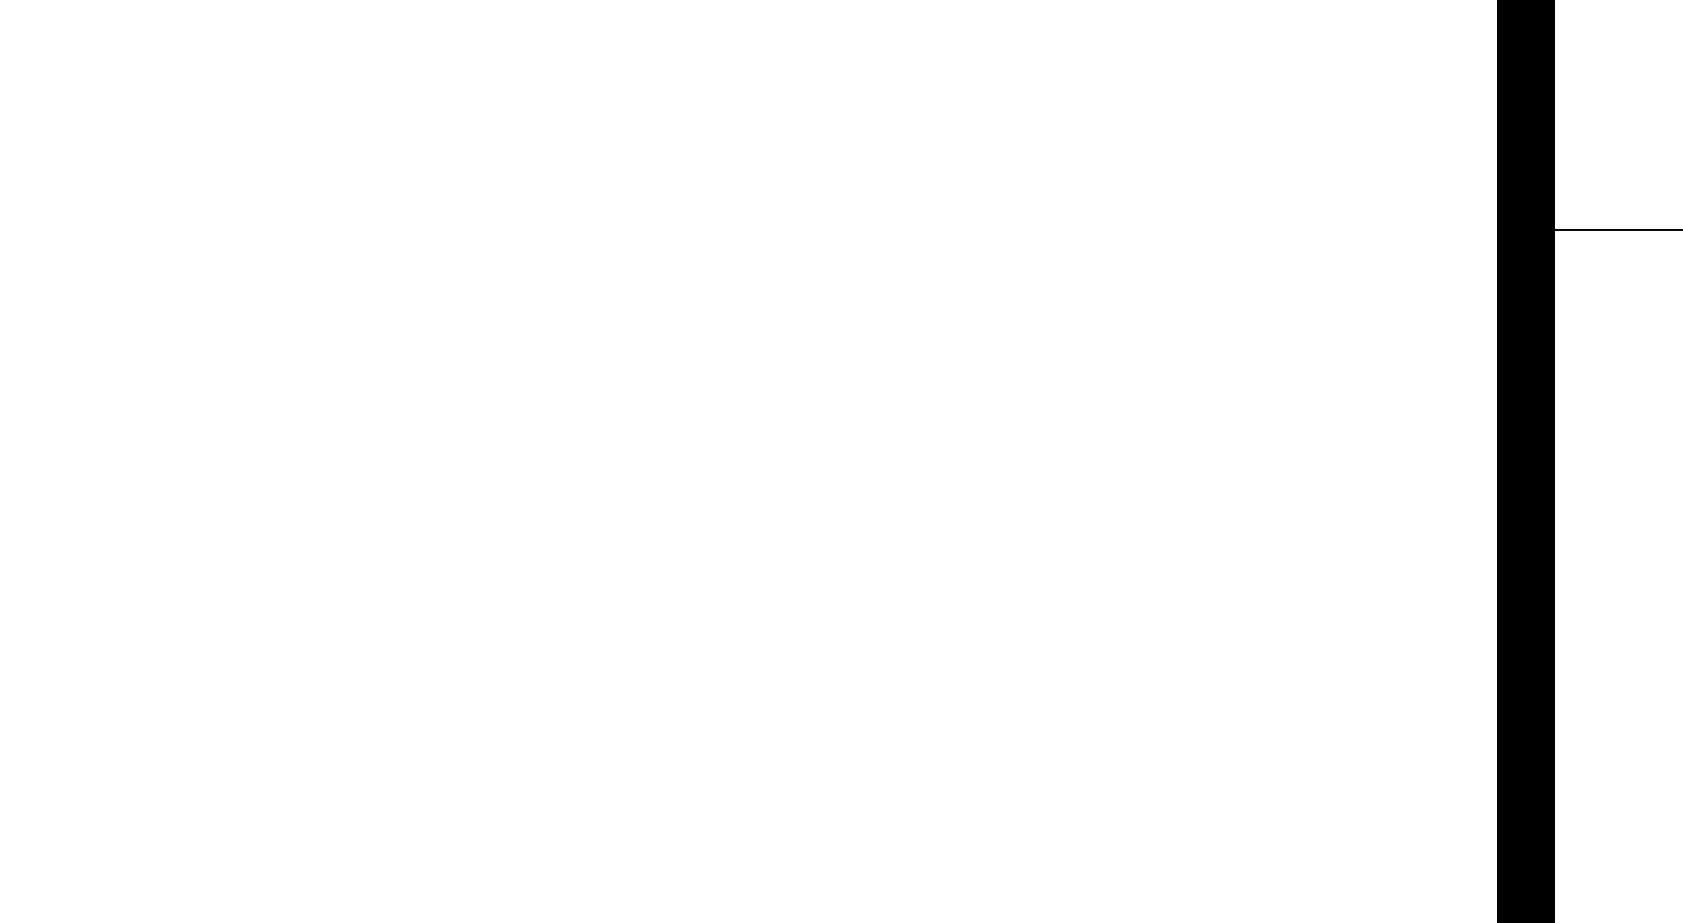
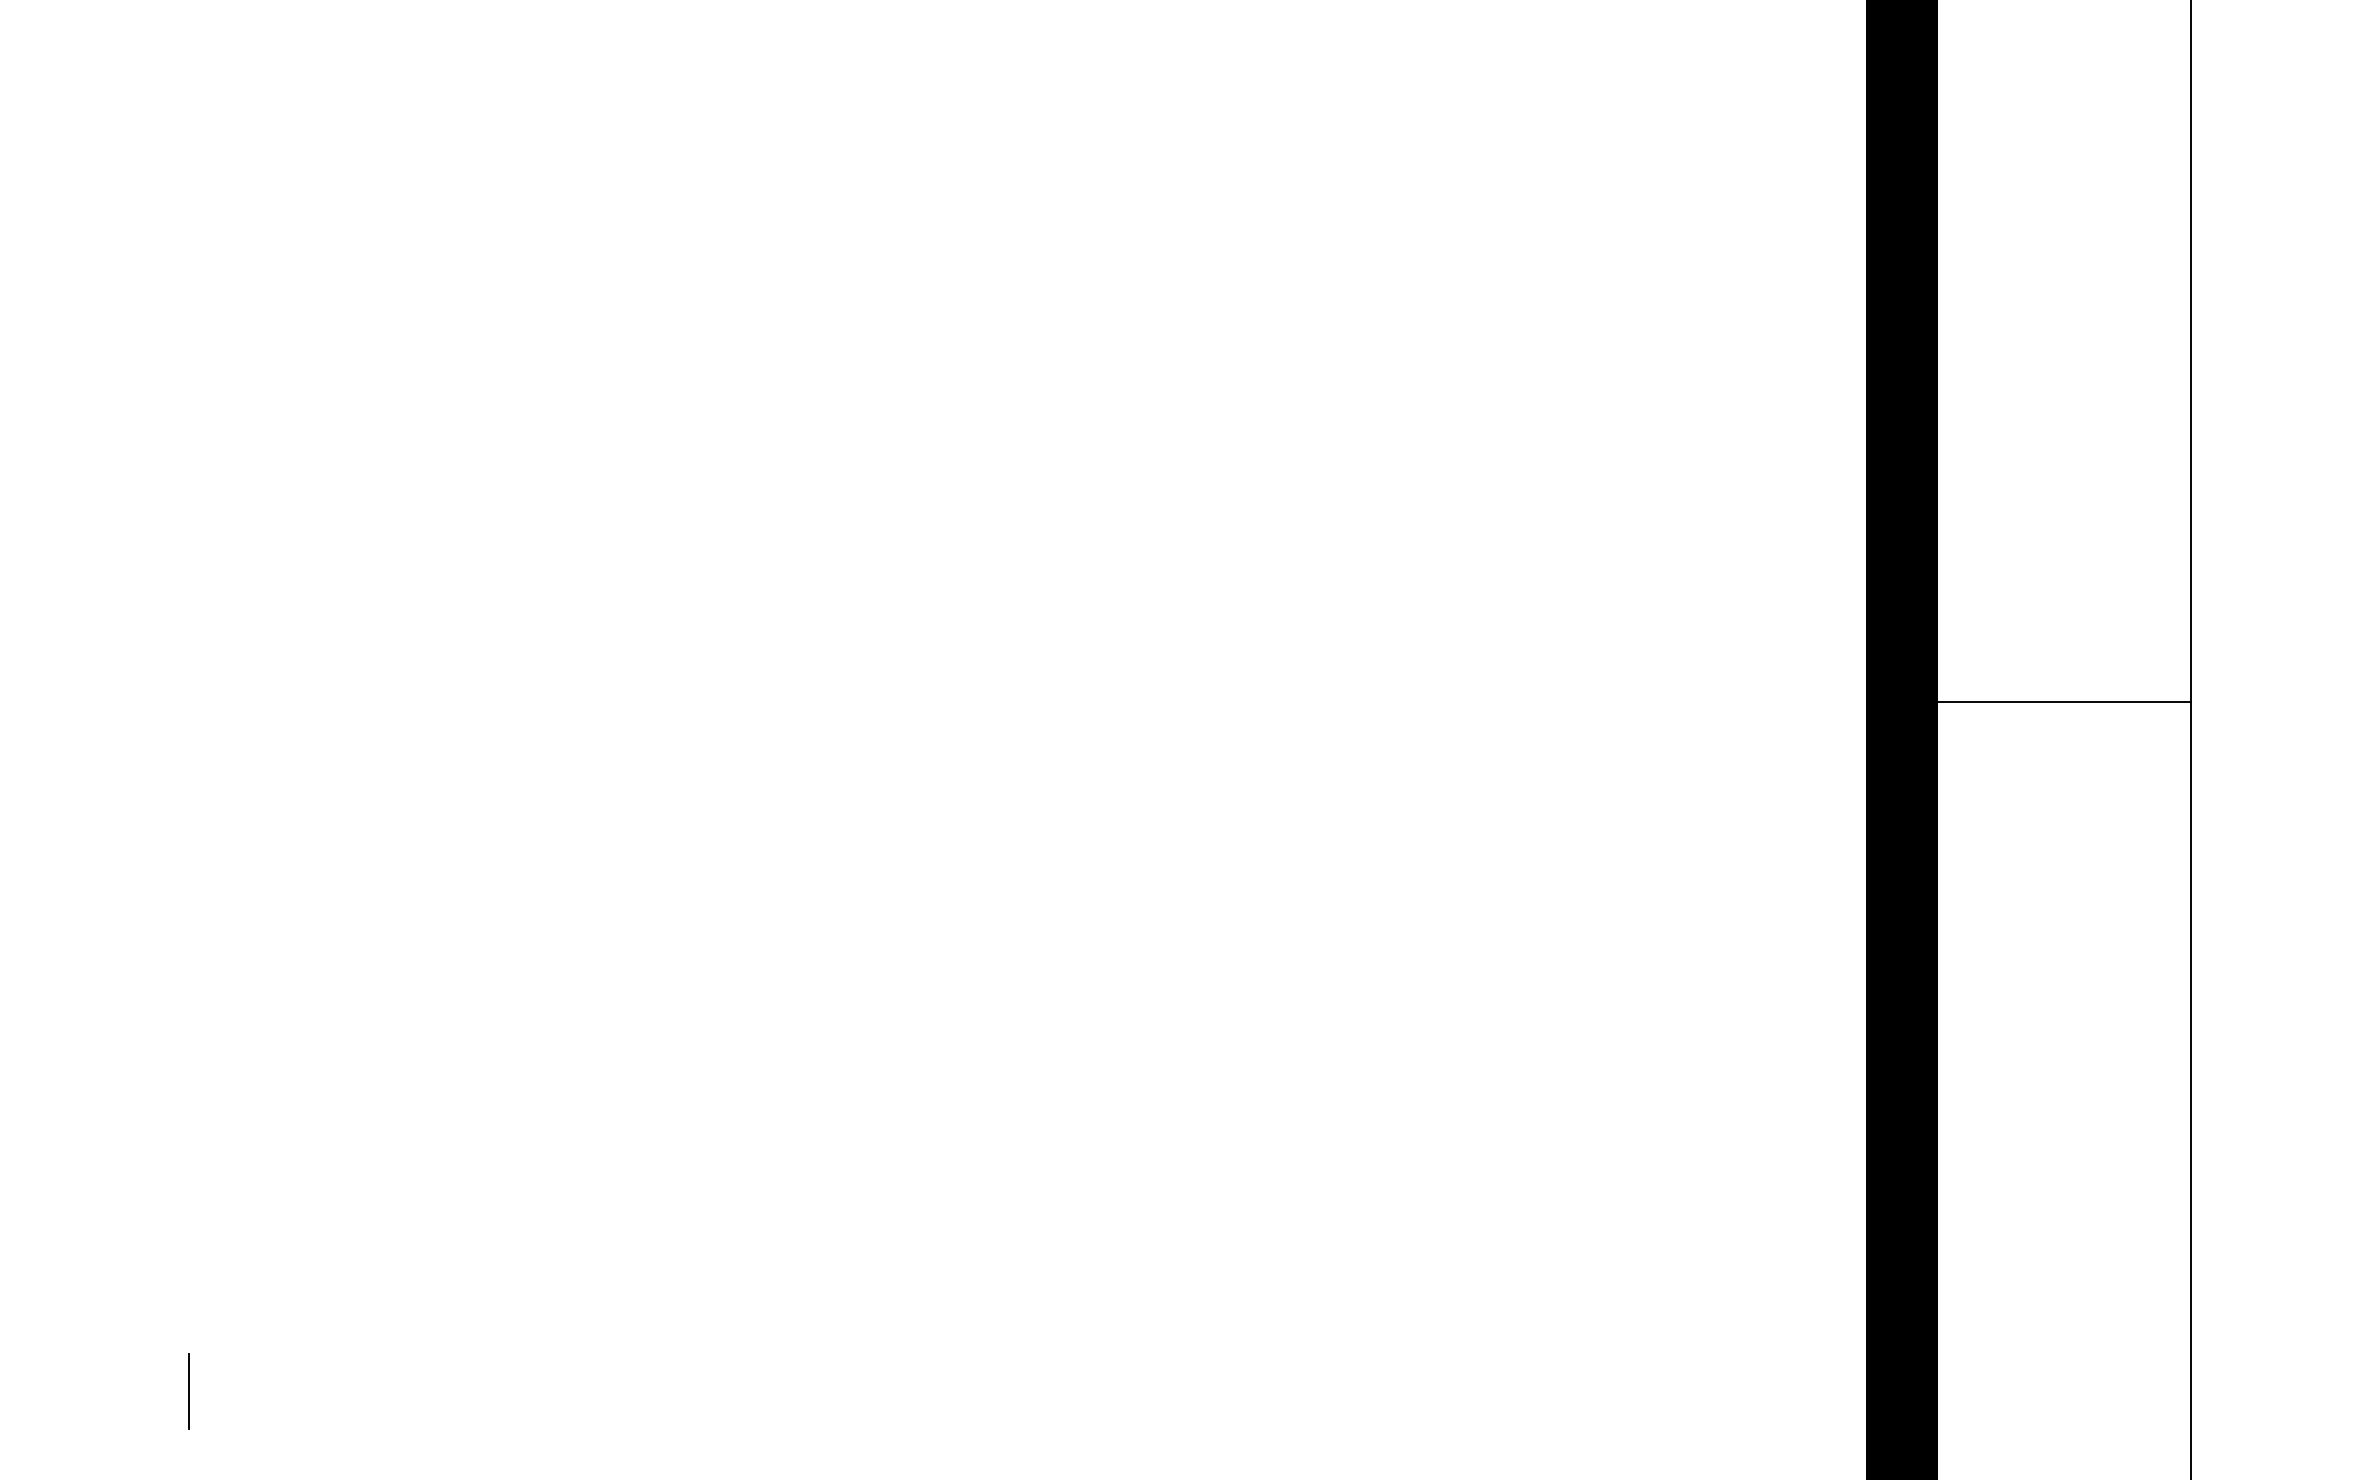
line: (142, 786) -> (189, 1391), added

